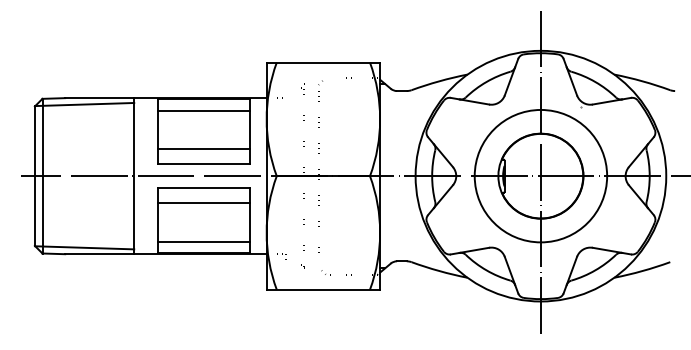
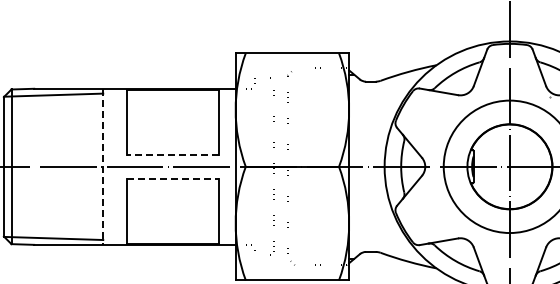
line: (203, 110) -> (172, 101), removed
line: (203, 149) -> (172, 140), removed
line: (203, 164) -> (172, 155), solid -> dashed
line: (134, 176) -> (103, 167), solid -> dashed
line: (204, 188) -> (173, 179), solid -> dashed
line: (203, 203) -> (172, 194), removed
line: (203, 241) -> (172, 232), removed

